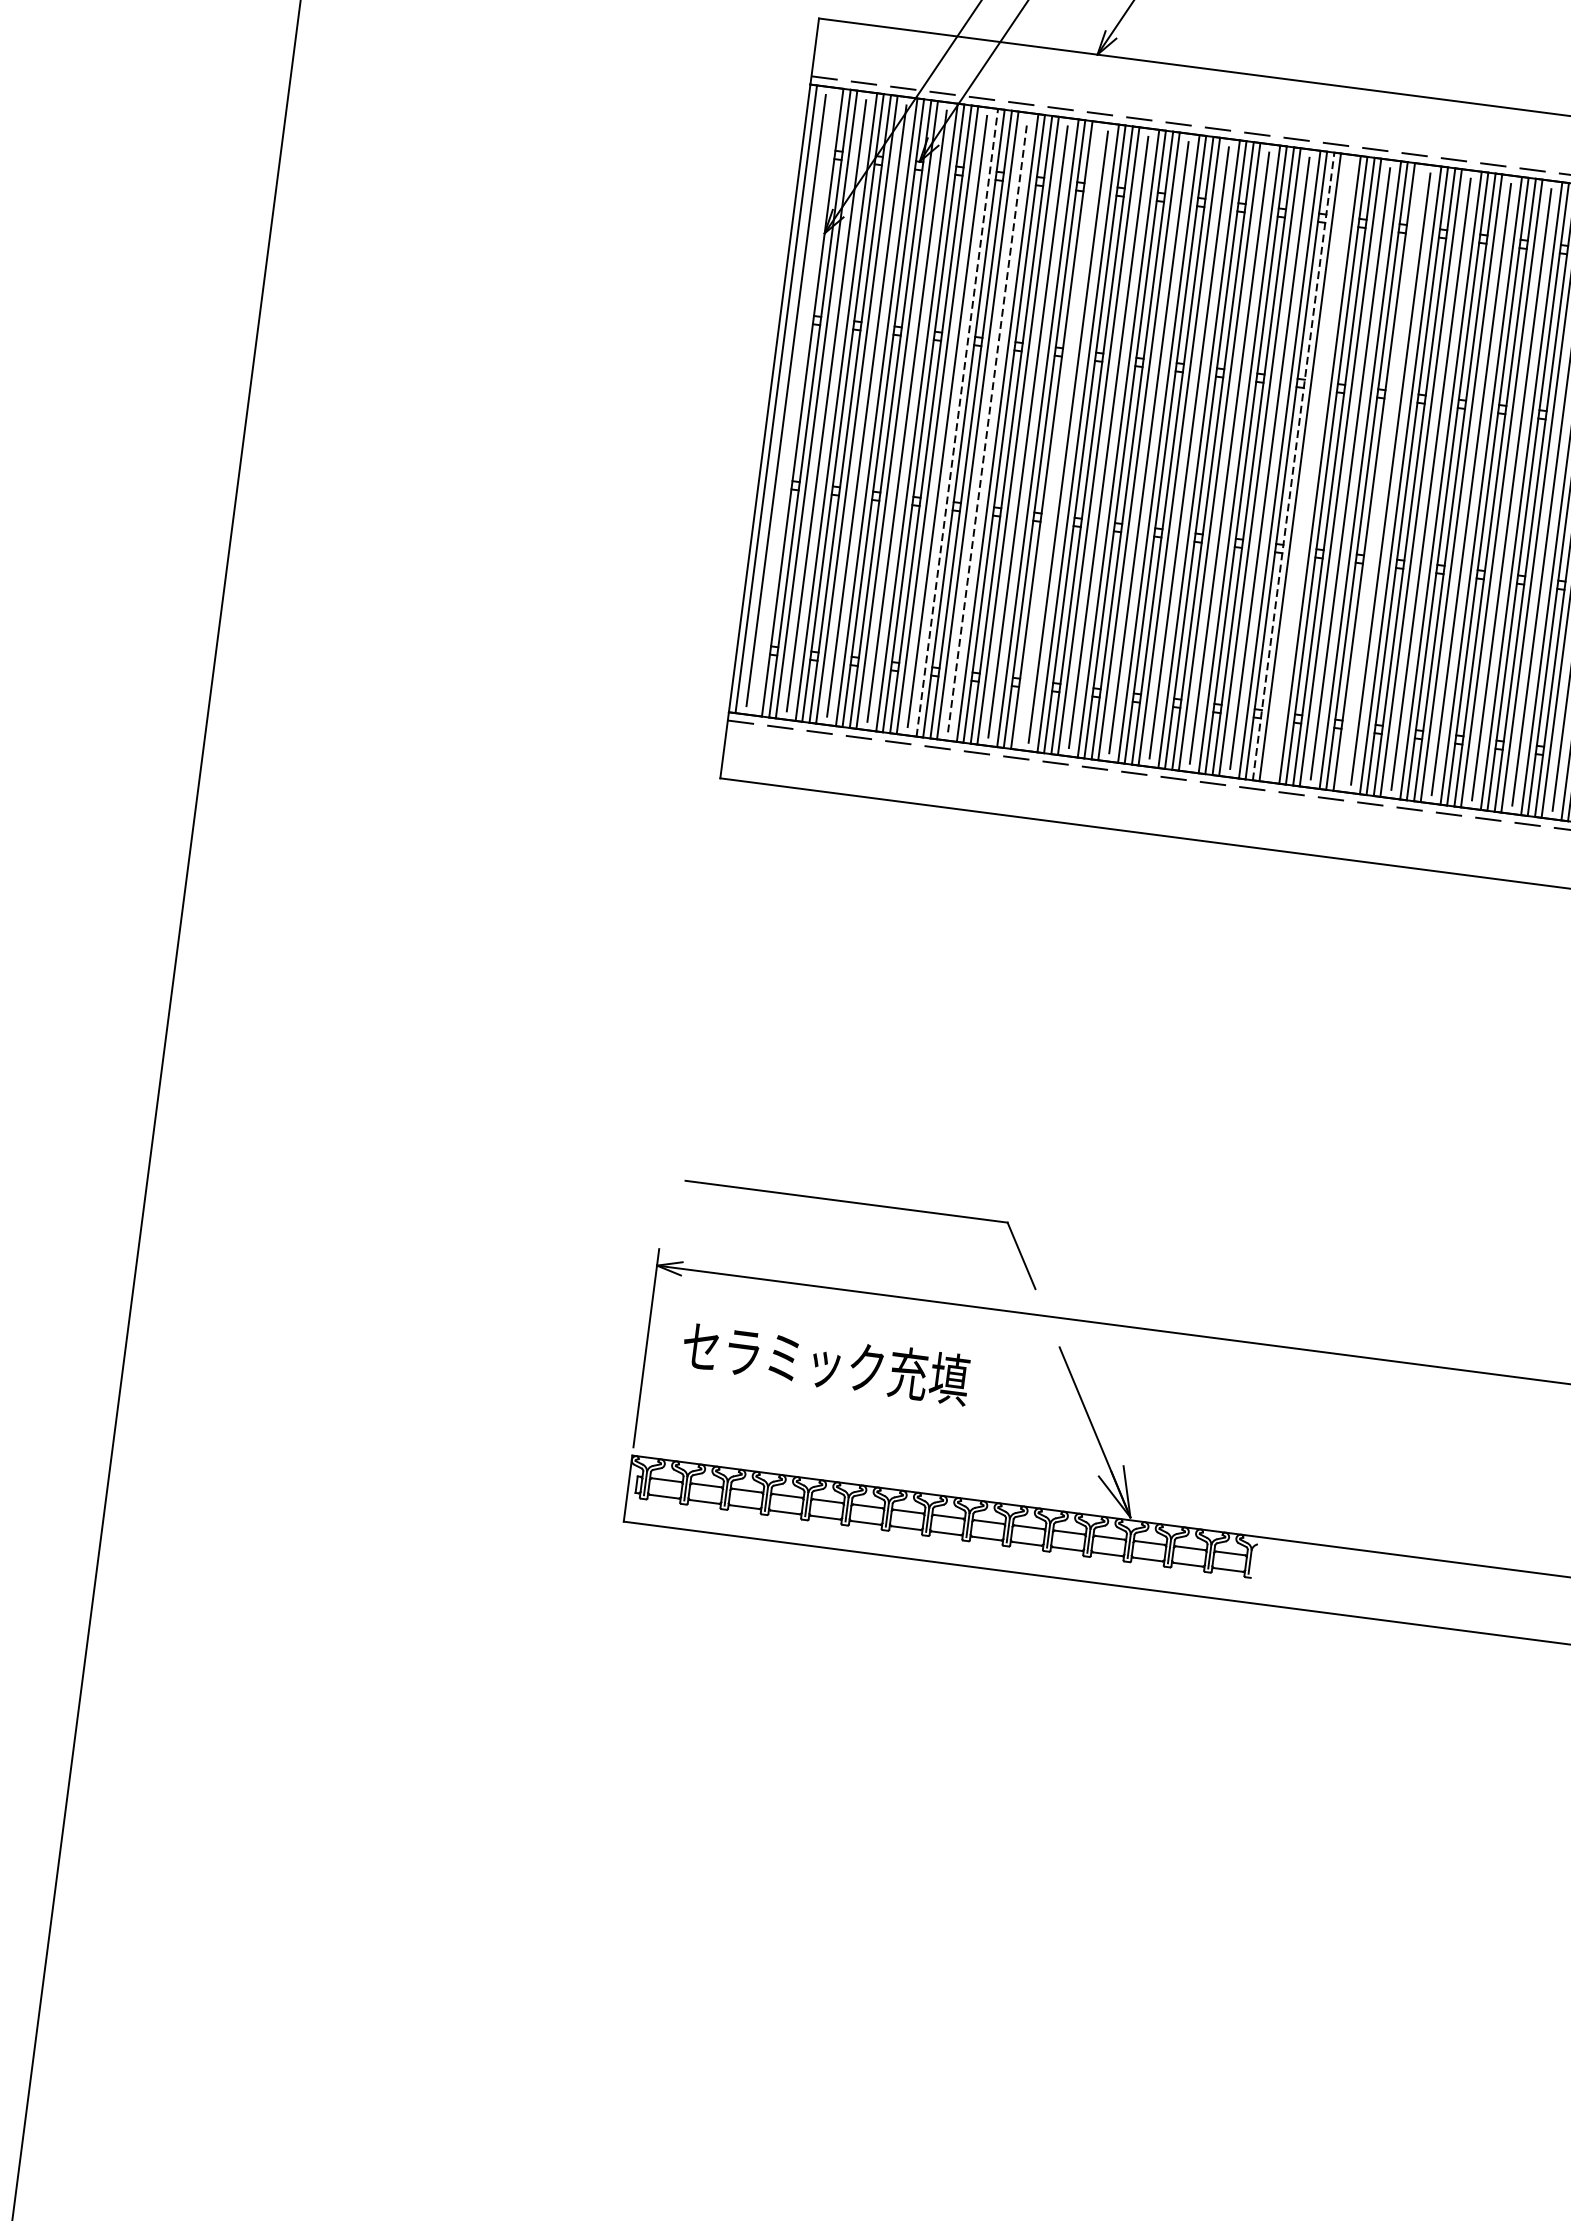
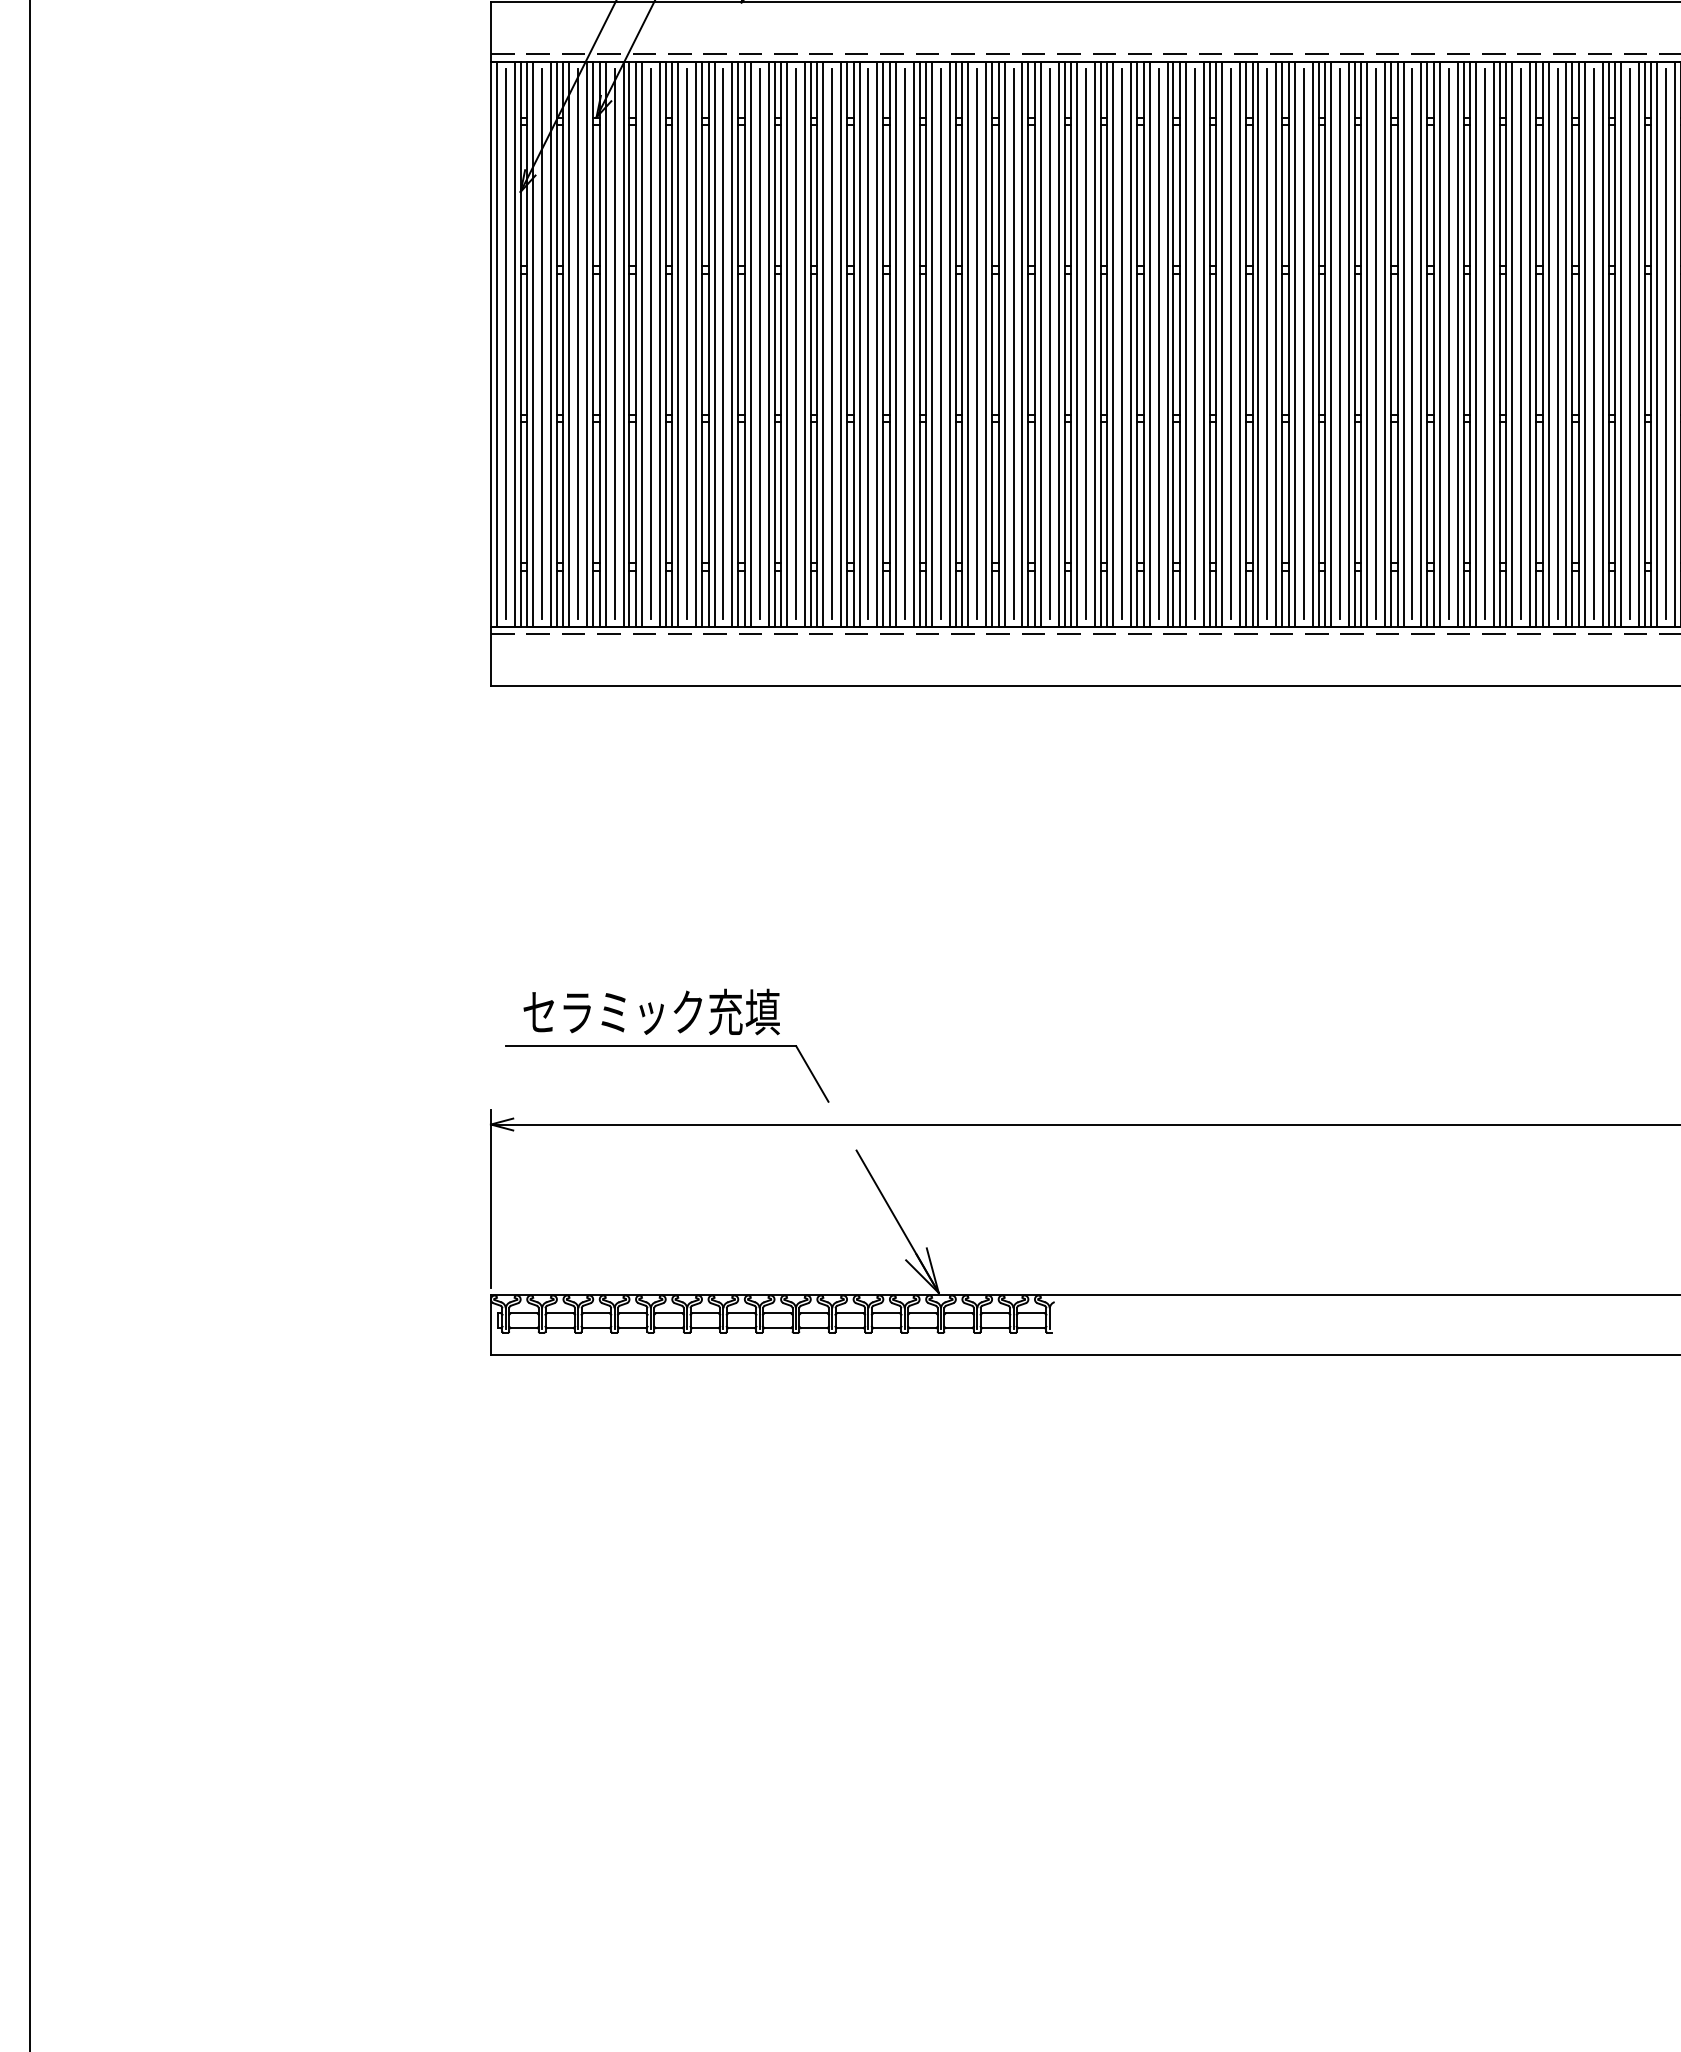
line: (795, 401) -> (514, 343), added
line: (957, 421) -> (659, 343), dashed -> solid
line: (988, 427) -> (687, 344), dashed -> solid
line: (1058, 435) -> (750, 343), added
line: (1293, 465) -> (962, 343), dashed -> solid
line: (1310, 468) -> (977, 344), added
line: (1380, 476) -> (1040, 343), added
text: (825, 1362) -> (651, 1011), moved

